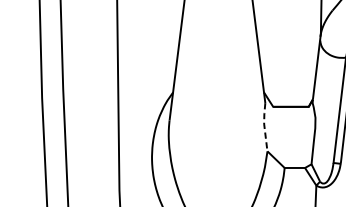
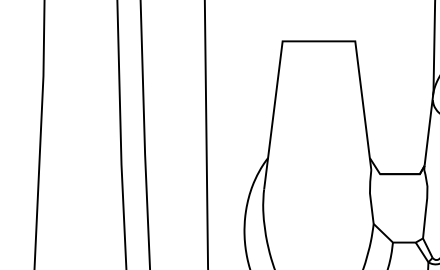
line: (264, 126) -> (370, 196), dashed -> solid

